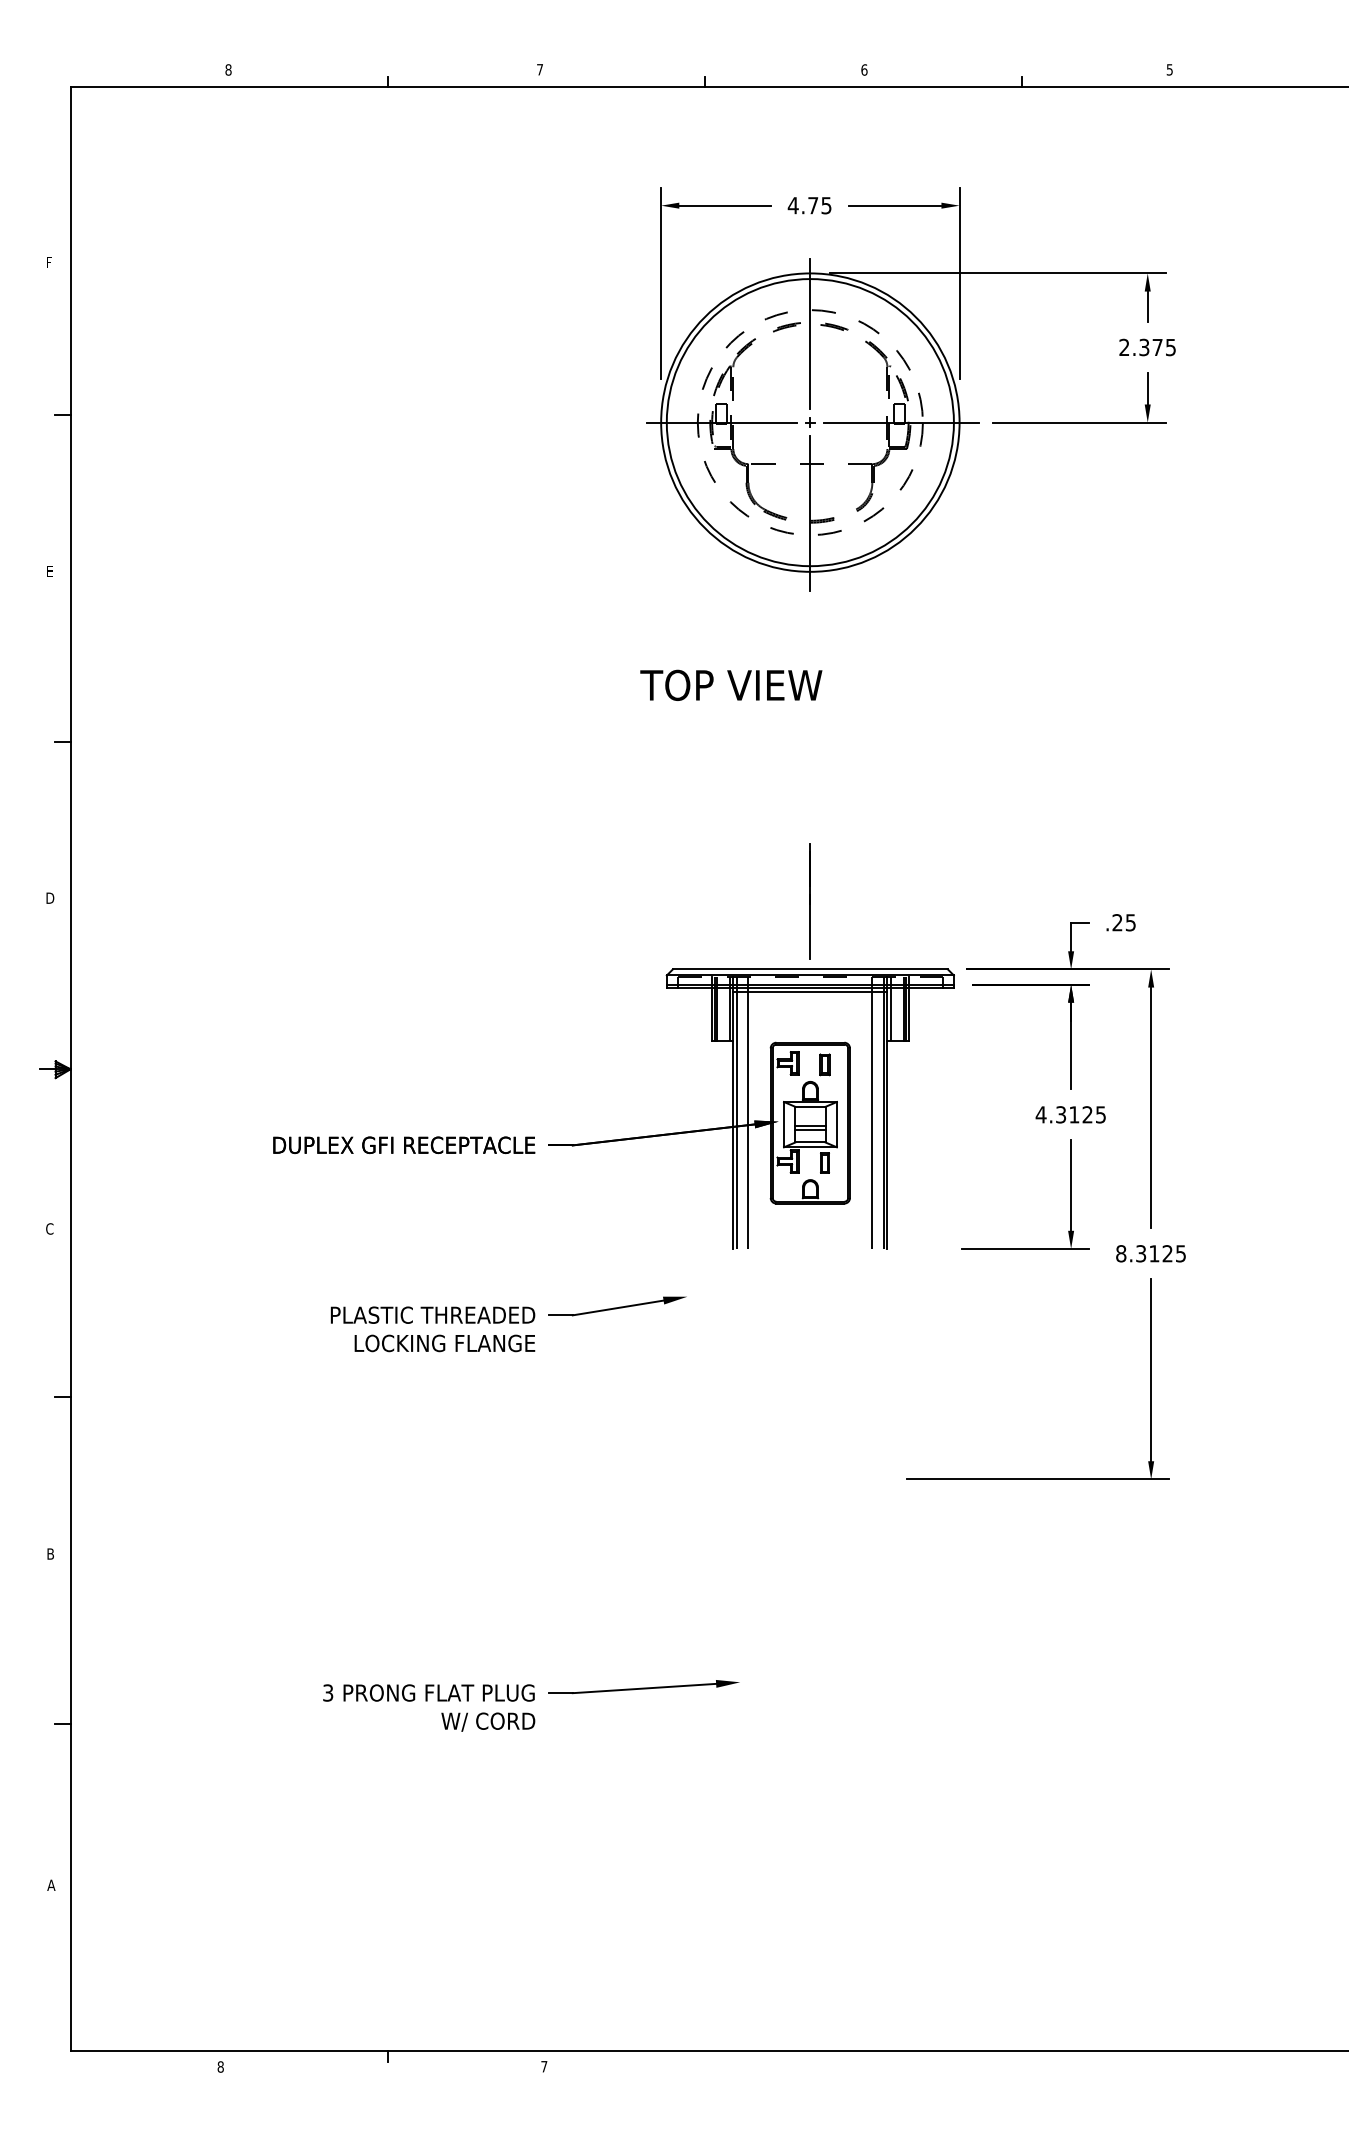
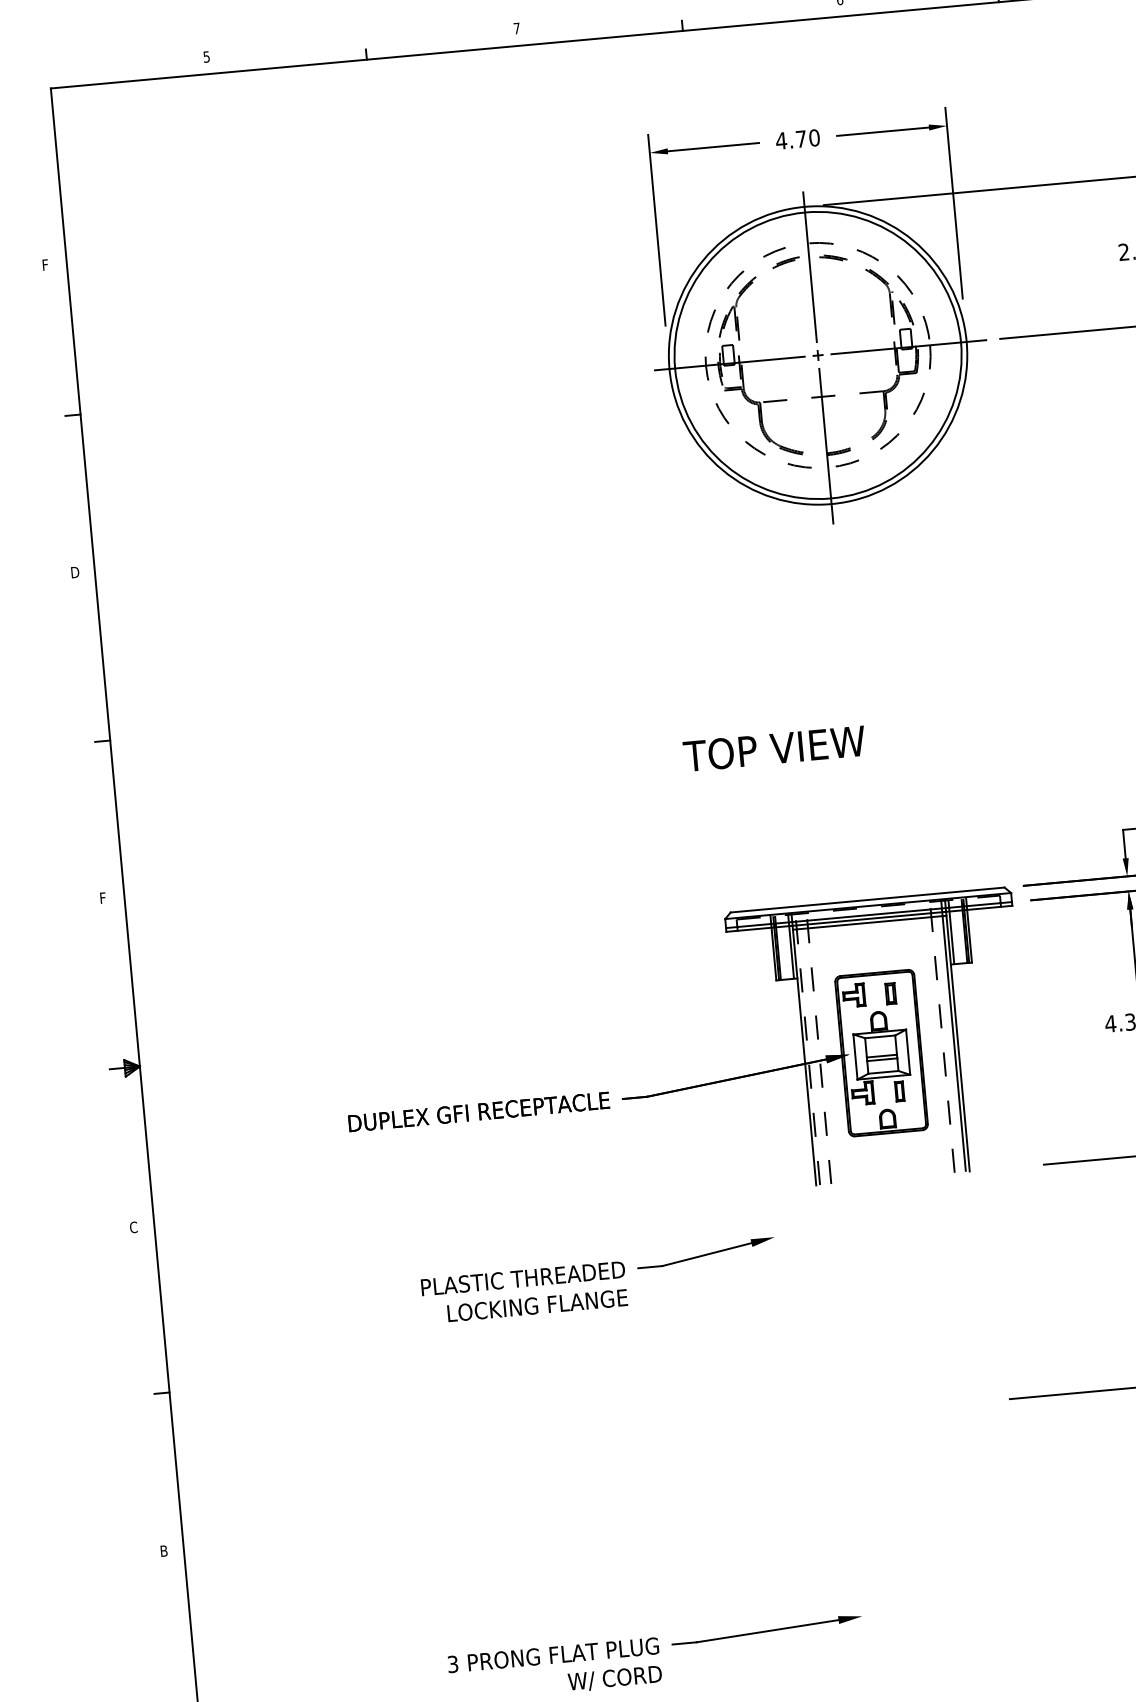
text: (228, 69) -> (206, 56), 8 -> 5
text: (826, 205) -> (814, 137), 4.75 -> 4.70
text: (50, 570) -> (74, 571), E -> D
text: (731, 684) -> (774, 747), moved
text: (50, 897) -> (104, 897), D -> F
line: (809, 901) -> (860, 832), removed
line: (737, 1112) -> (808, 1049), solid -> dashed
line: (748, 1113) -> (819, 1049), solid -> dashed
line: (872, 1113) -> (942, 1037), solid -> dashed

